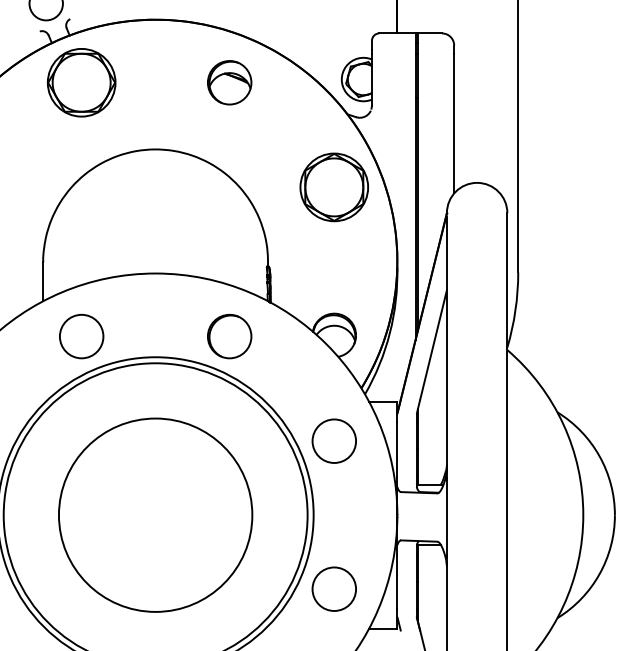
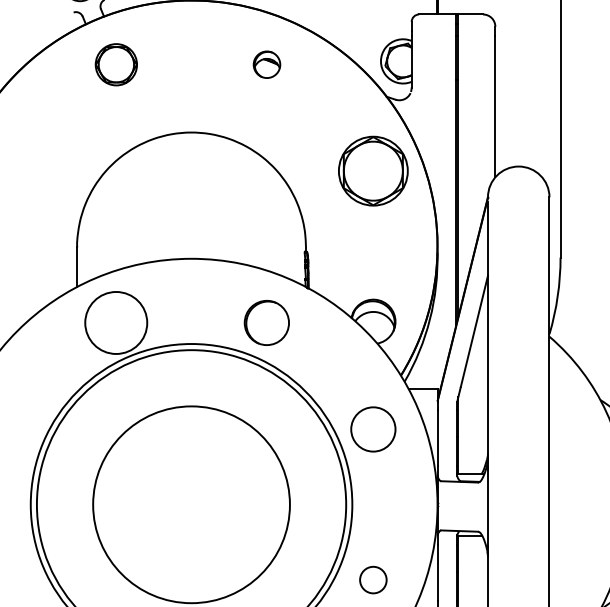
part: (81, 82) -> (116, 64), size x0.6
part: (229, 82) -> (266, 64), size x0.6
circle: (81, 336) -> (116, 322), size x1.4
circle: (334, 588) -> (373, 579), size x0.6

